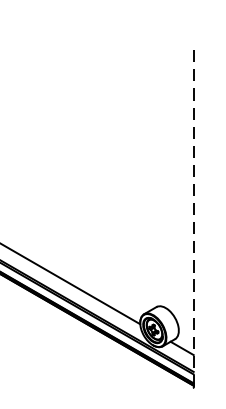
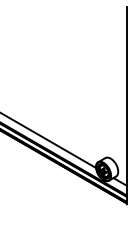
line: (193, 215) -> (126, 105), dashed -> solid

